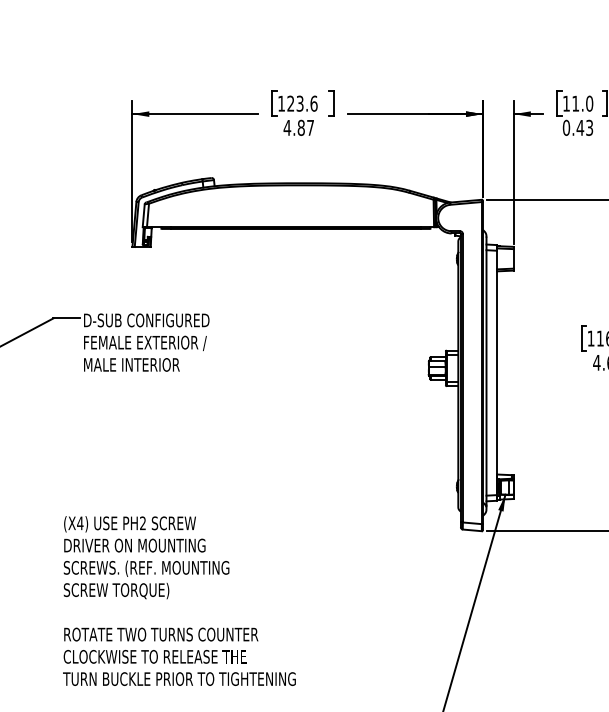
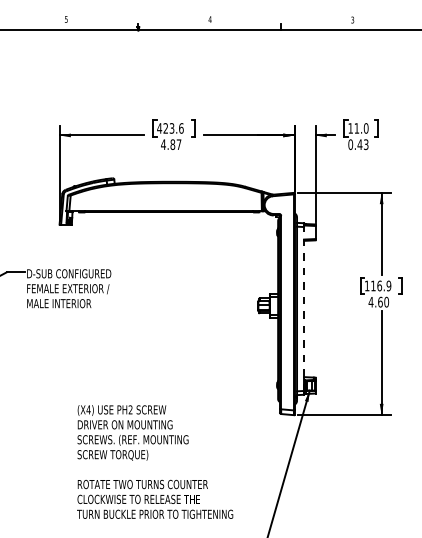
text: (281, 103) -> (159, 128), 123.6 -> 423.6
line: (497, 373) -> (304, 309), solid -> dashed
text: (180, 600) -> (155, 461), moved

